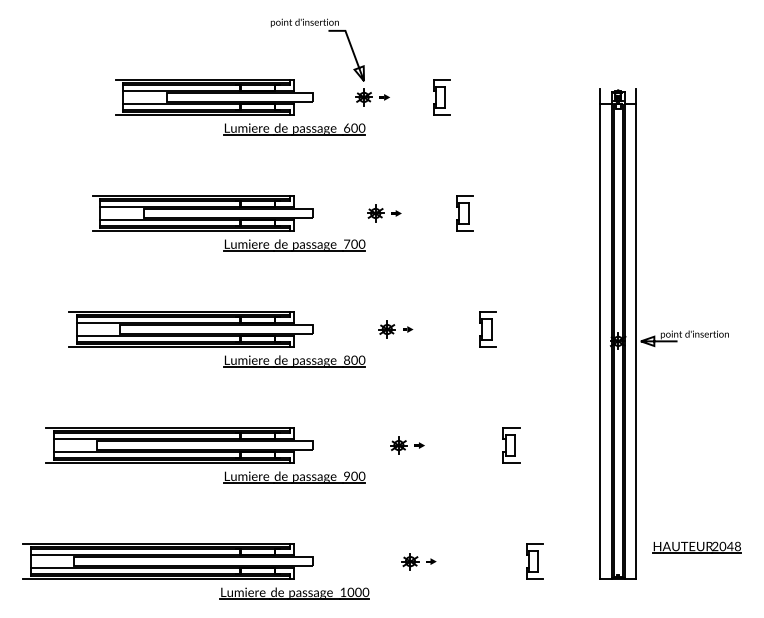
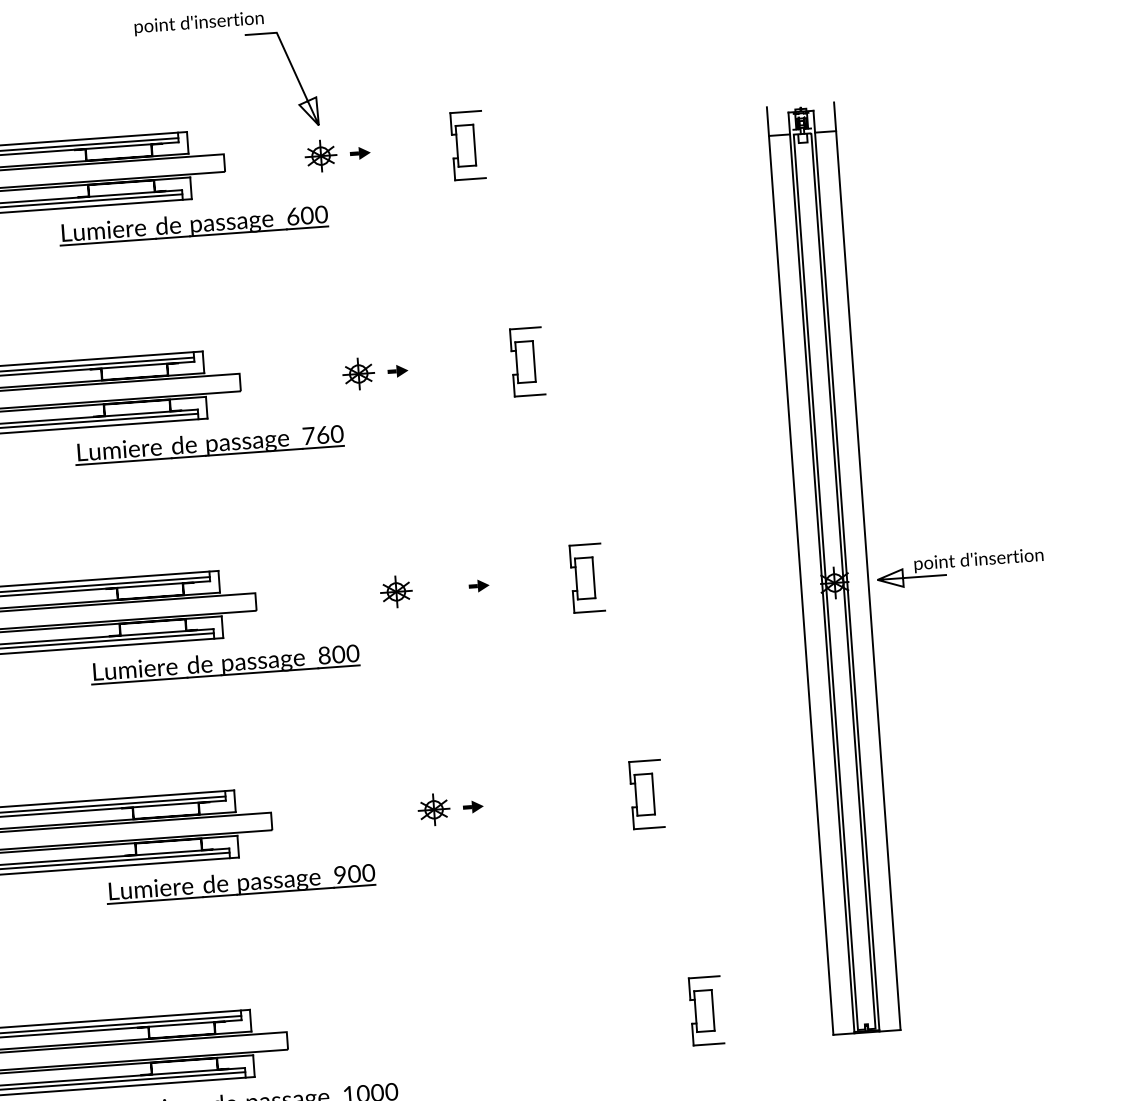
text: (354, 243) -> (322, 433), 700 -> 760
part: (408, 329) -> (480, 585), moved
part: (696, 547) -> (1010, 962), removed
part: (418, 561) -> (486, 1026), removed

